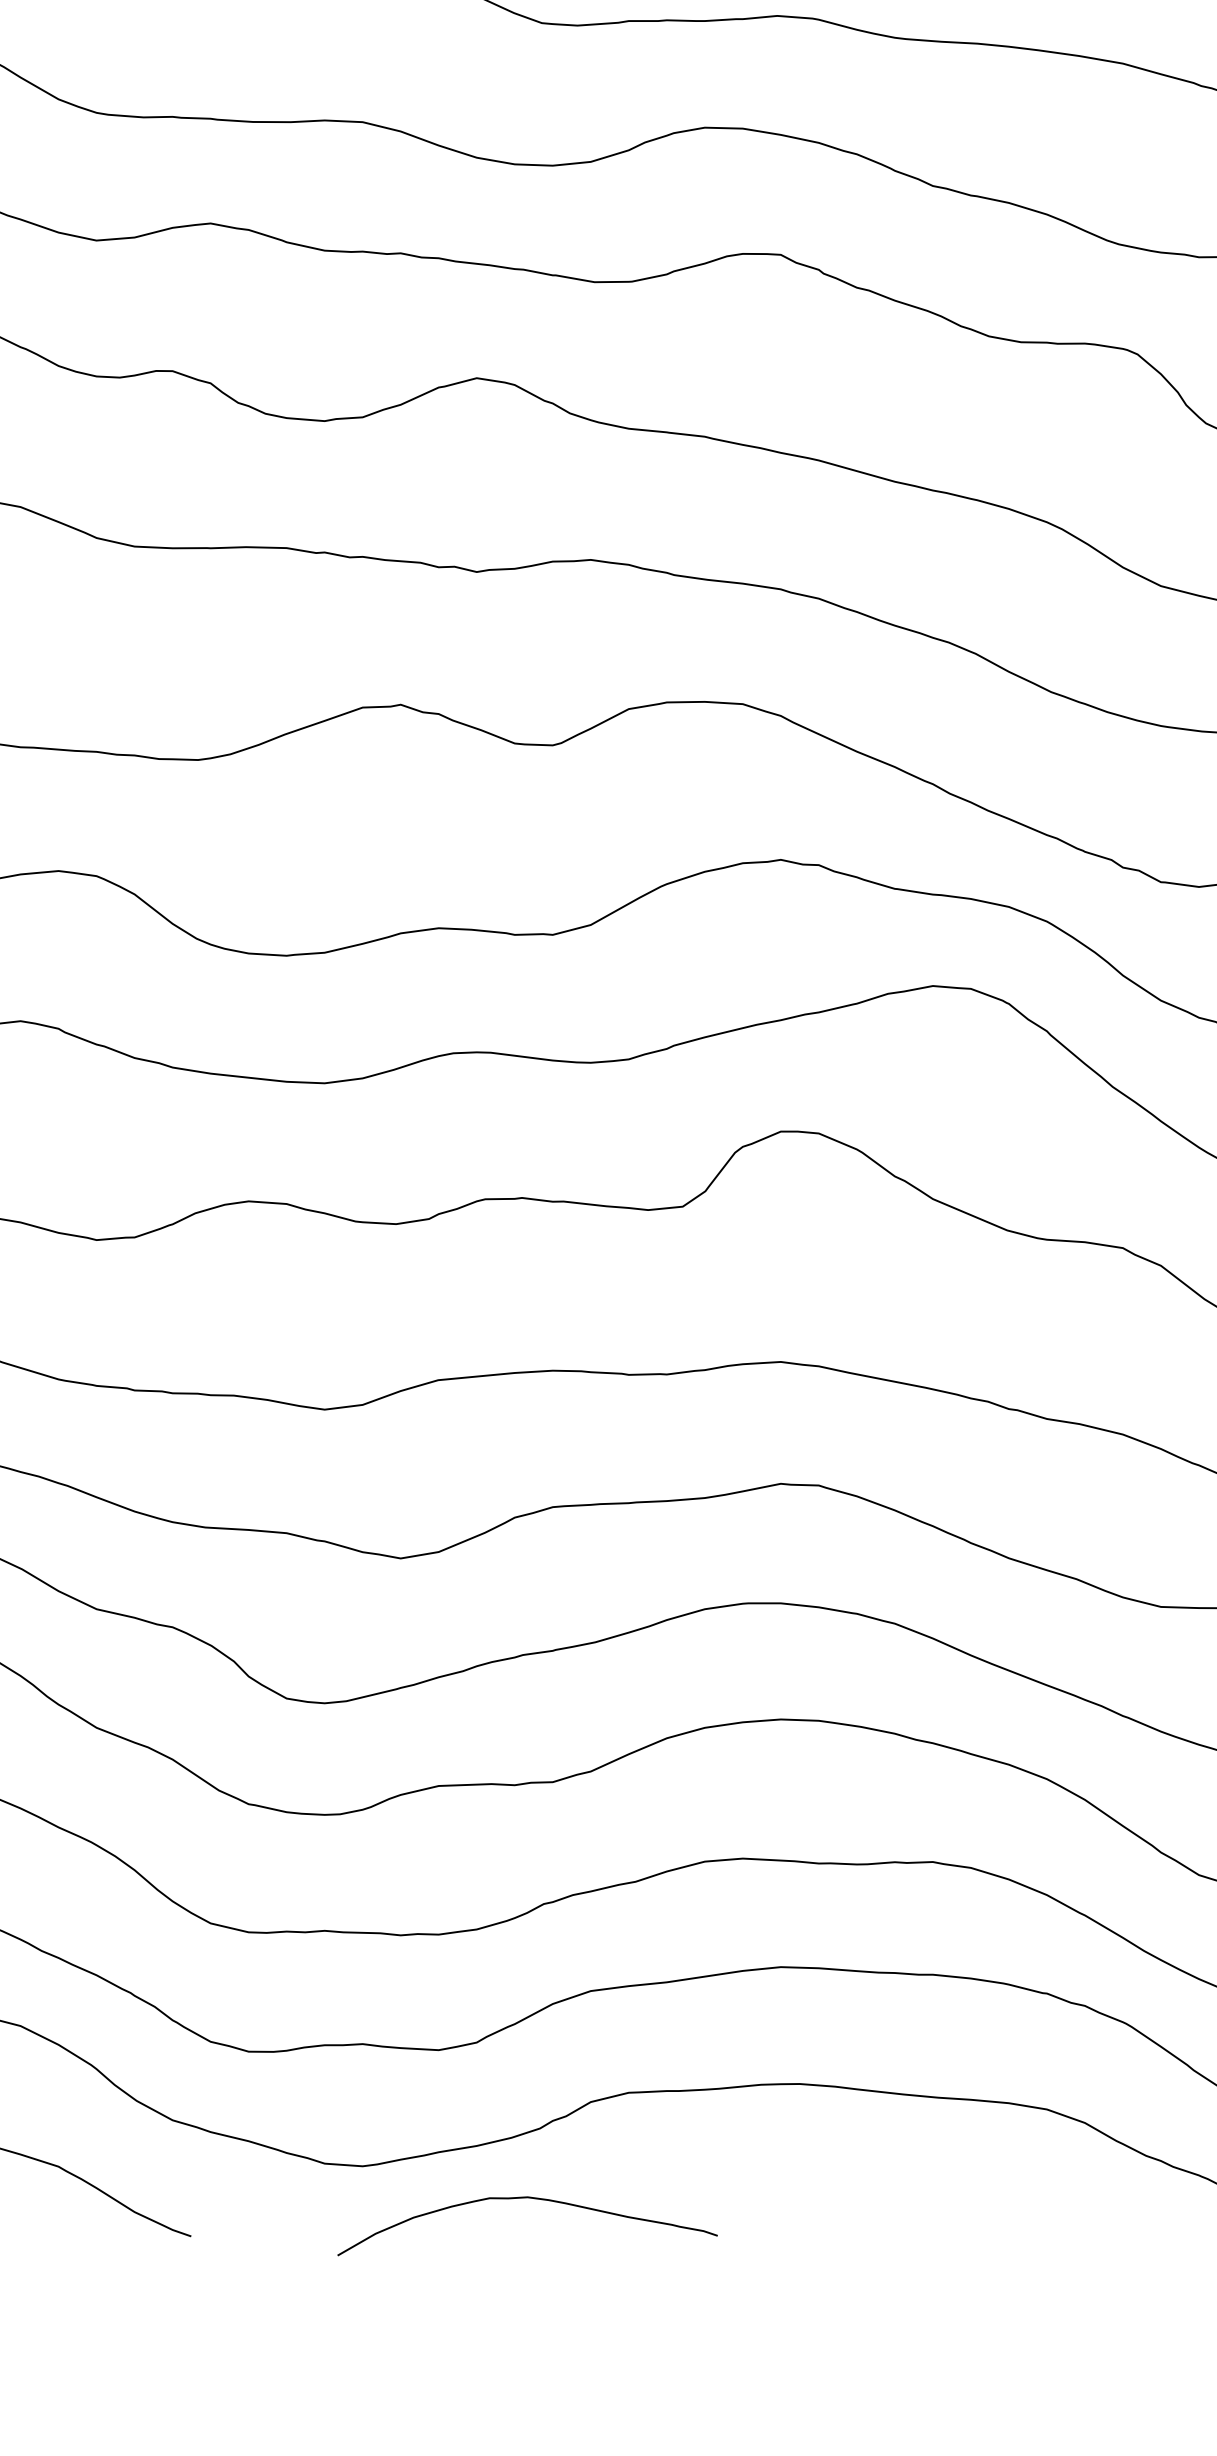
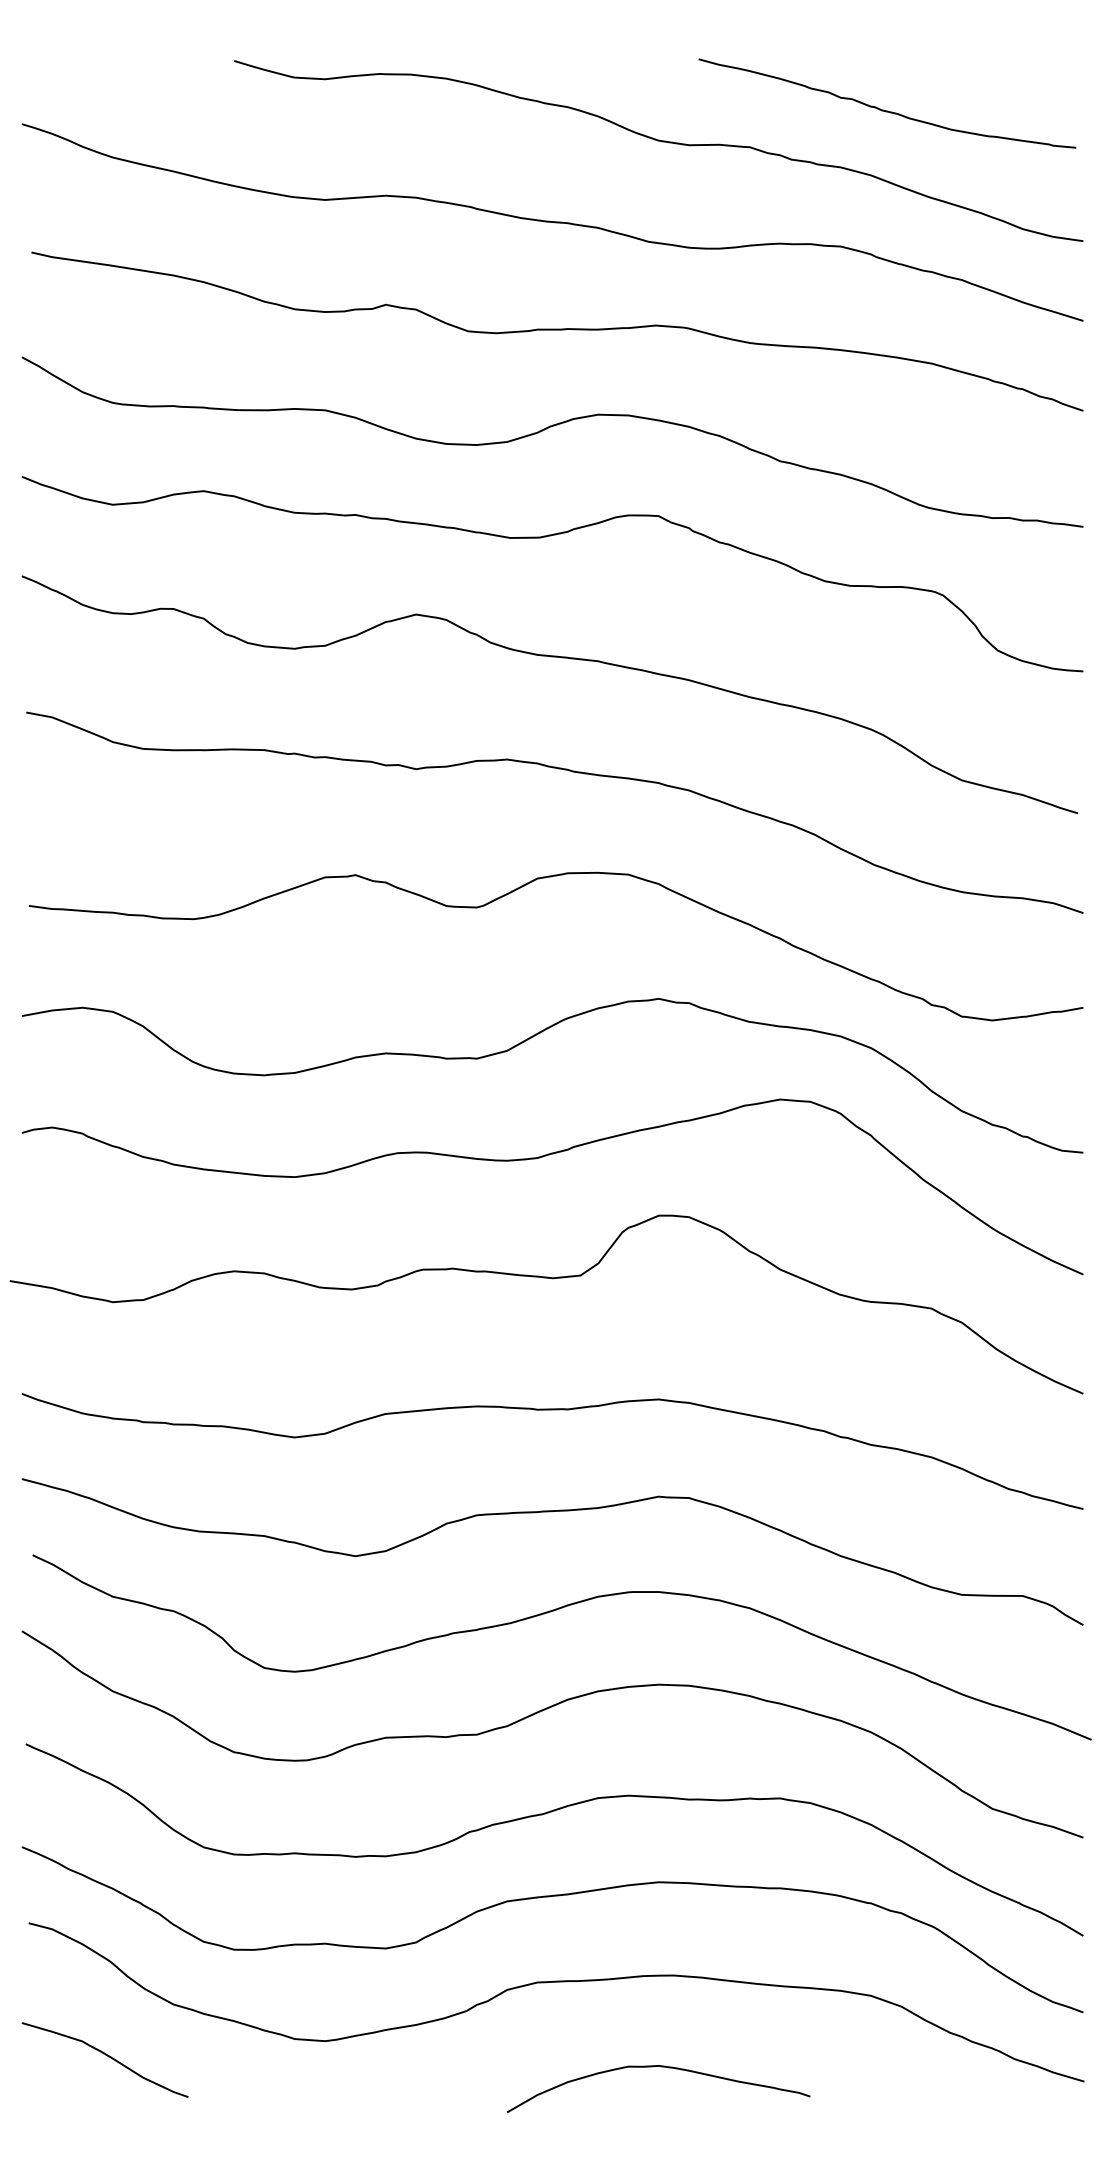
curve: (531, 2199) -> (661, 2067), moved

